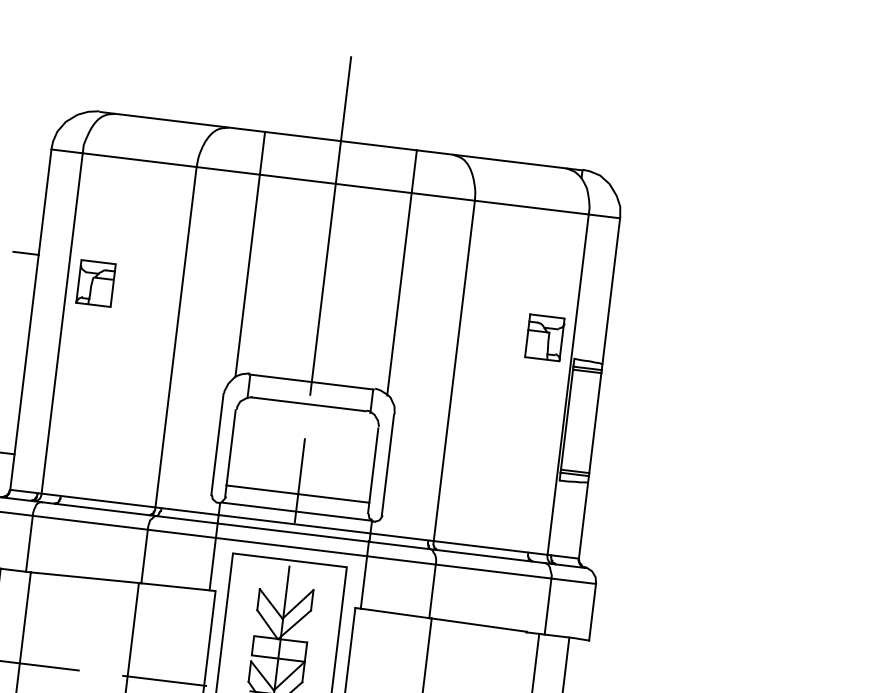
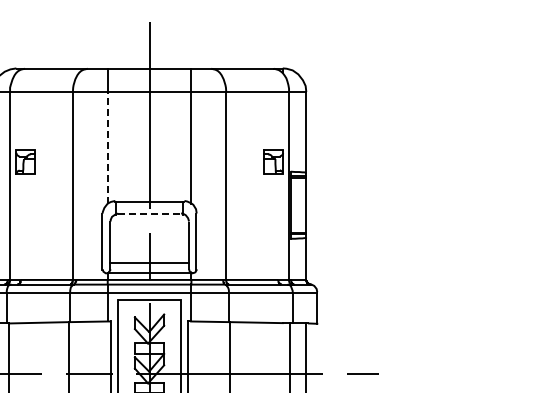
line: (247, 276) -> (107, 148), solid -> dashed
line: (309, 403) -> (149, 213), solid -> dashed

